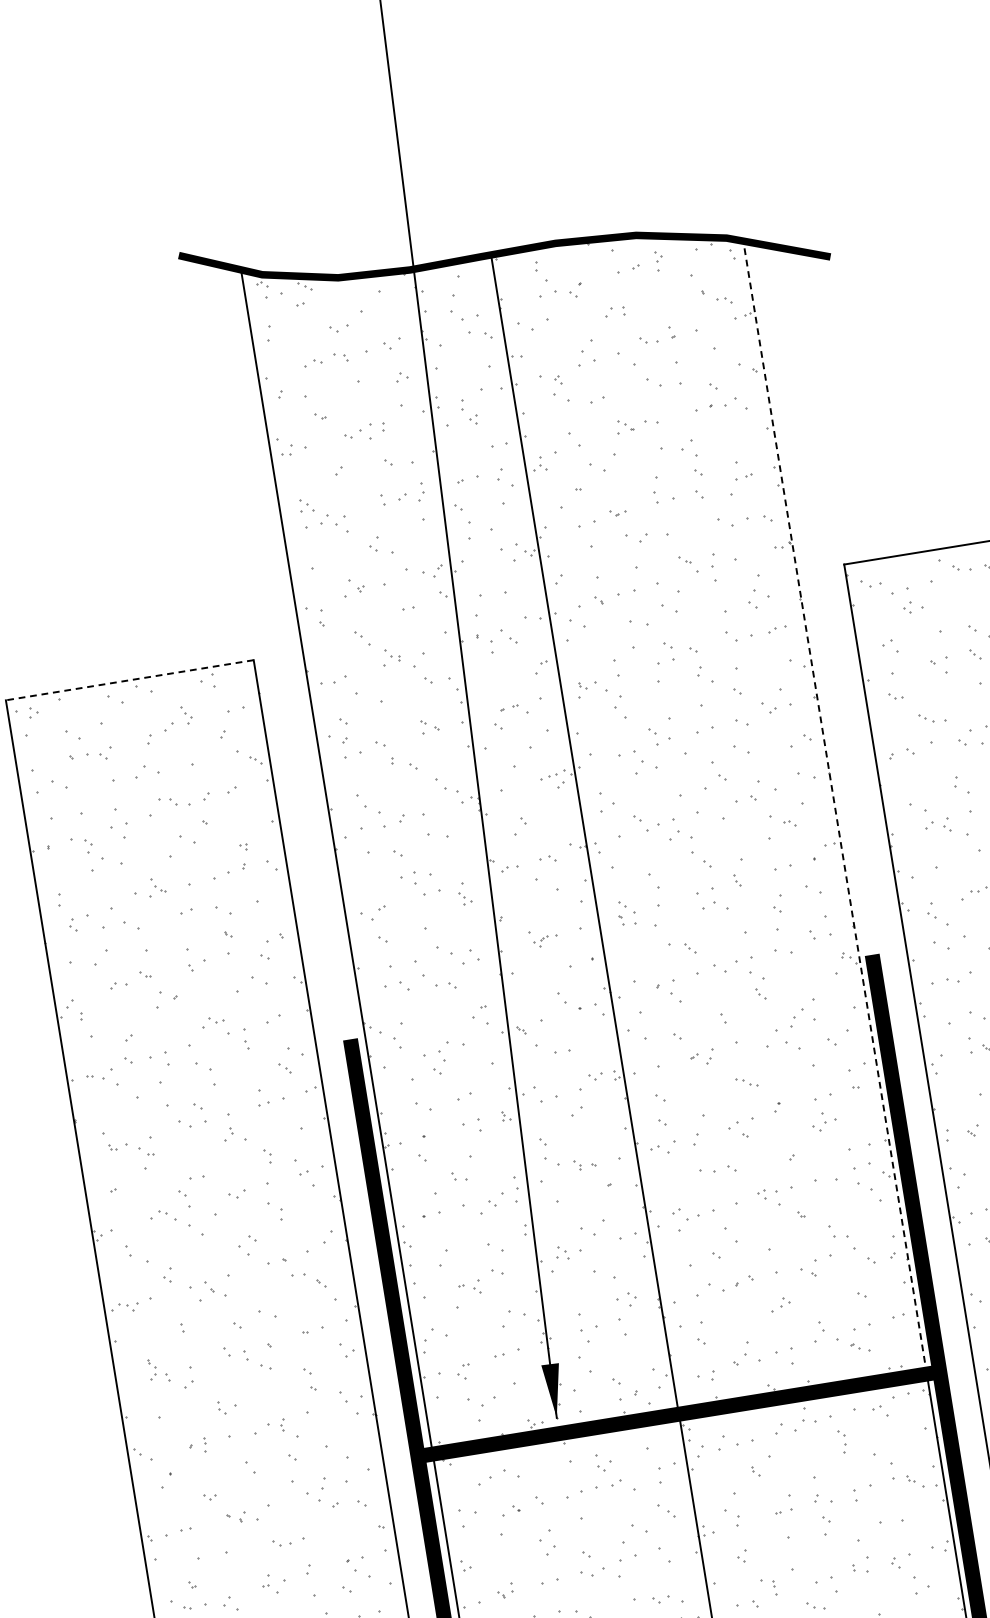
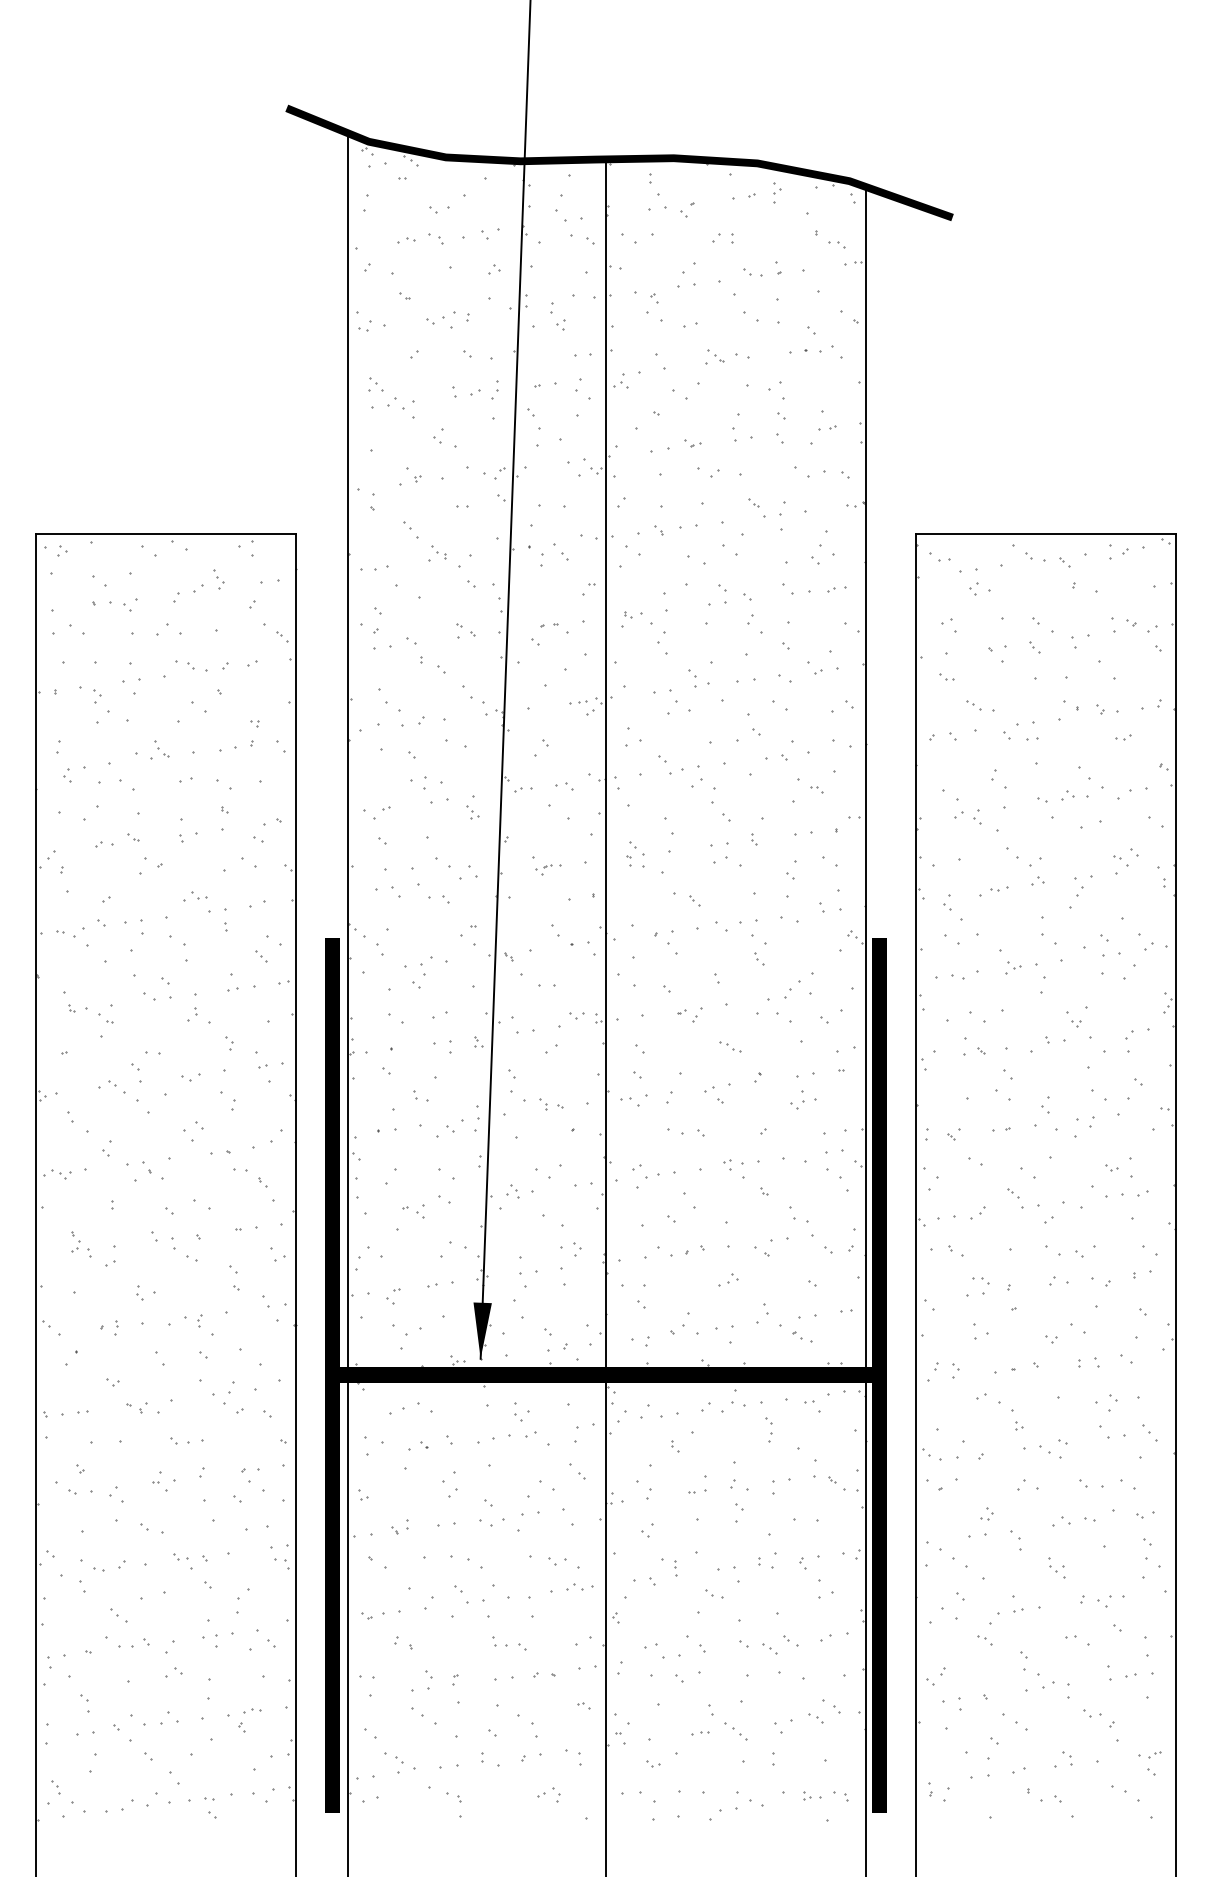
line: (129, 680) -> (166, 534), dashed -> solid
line: (835, 806) -> (866, 780), dashed -> solid

